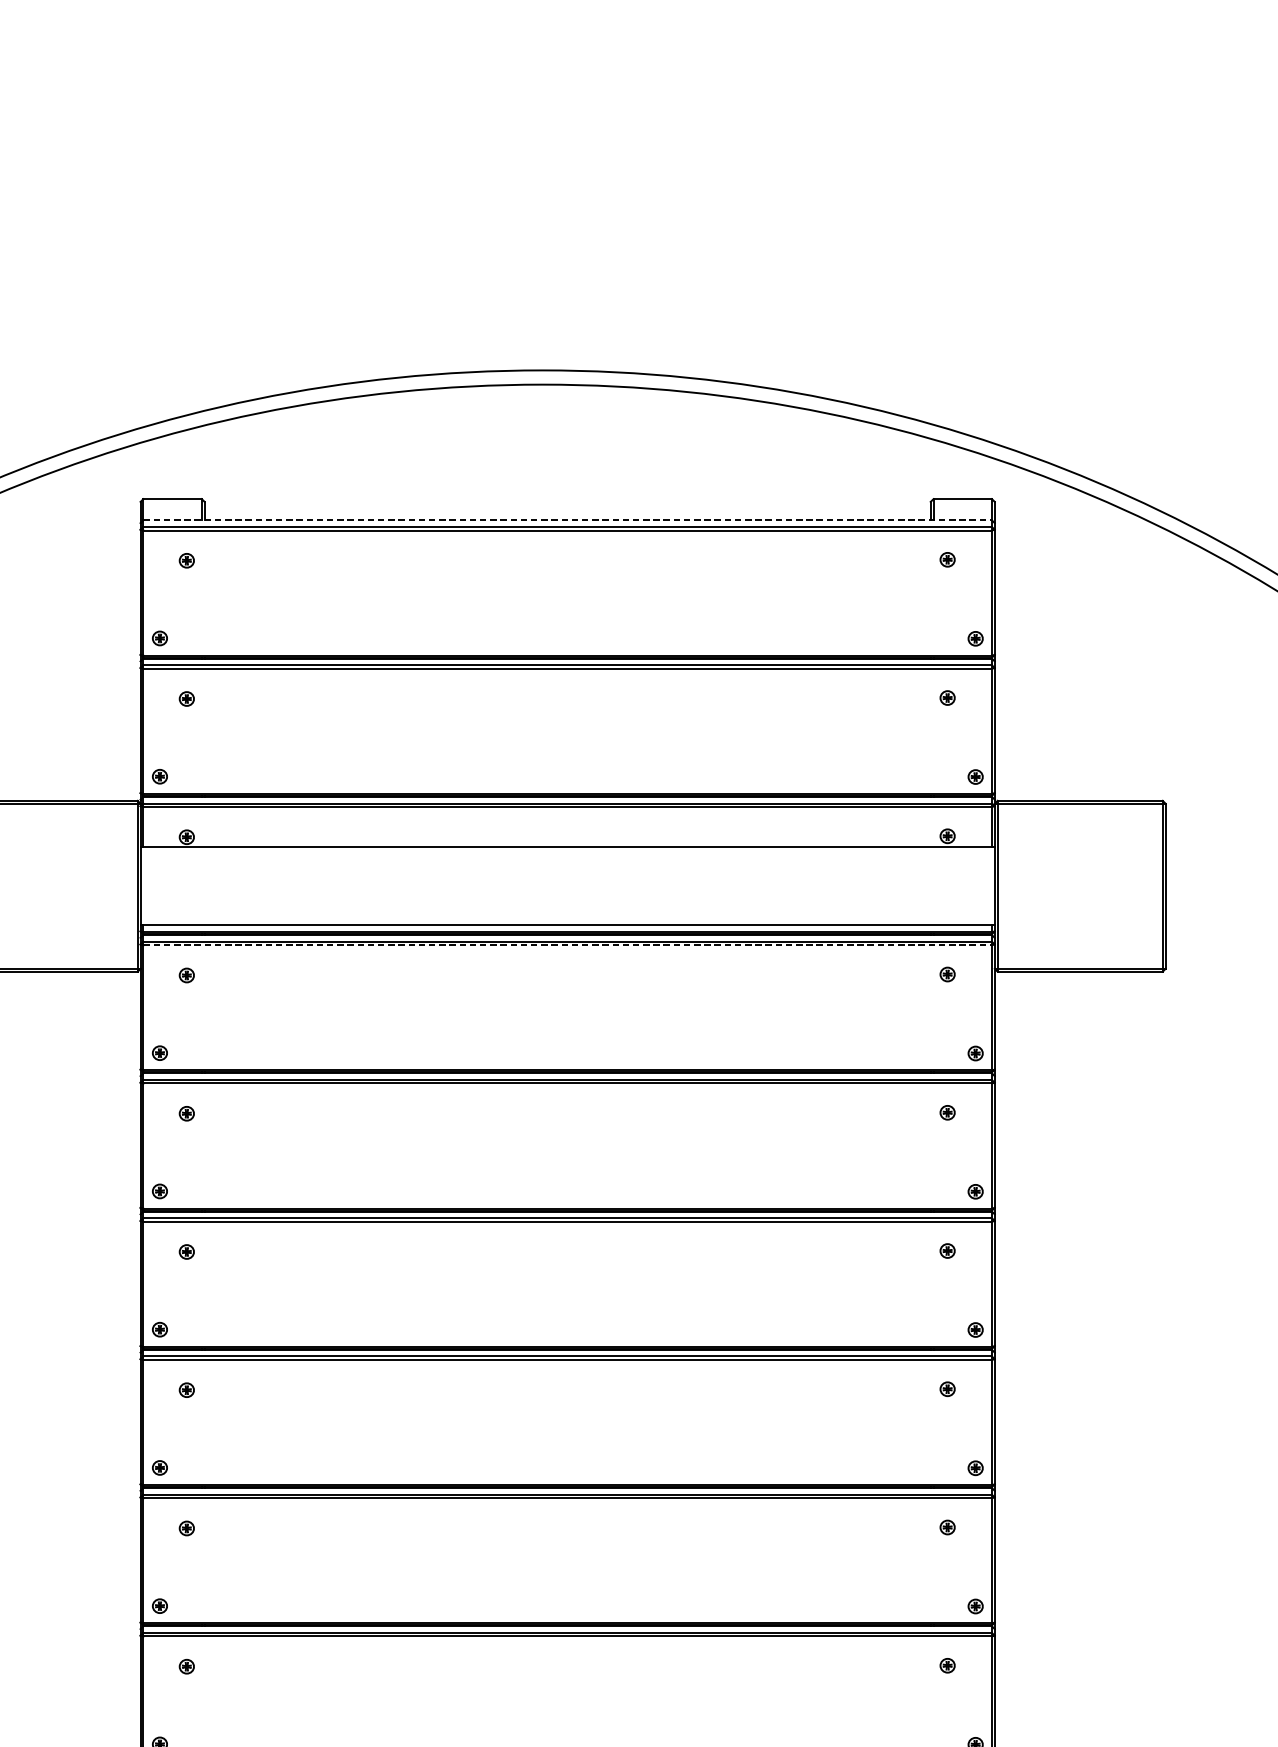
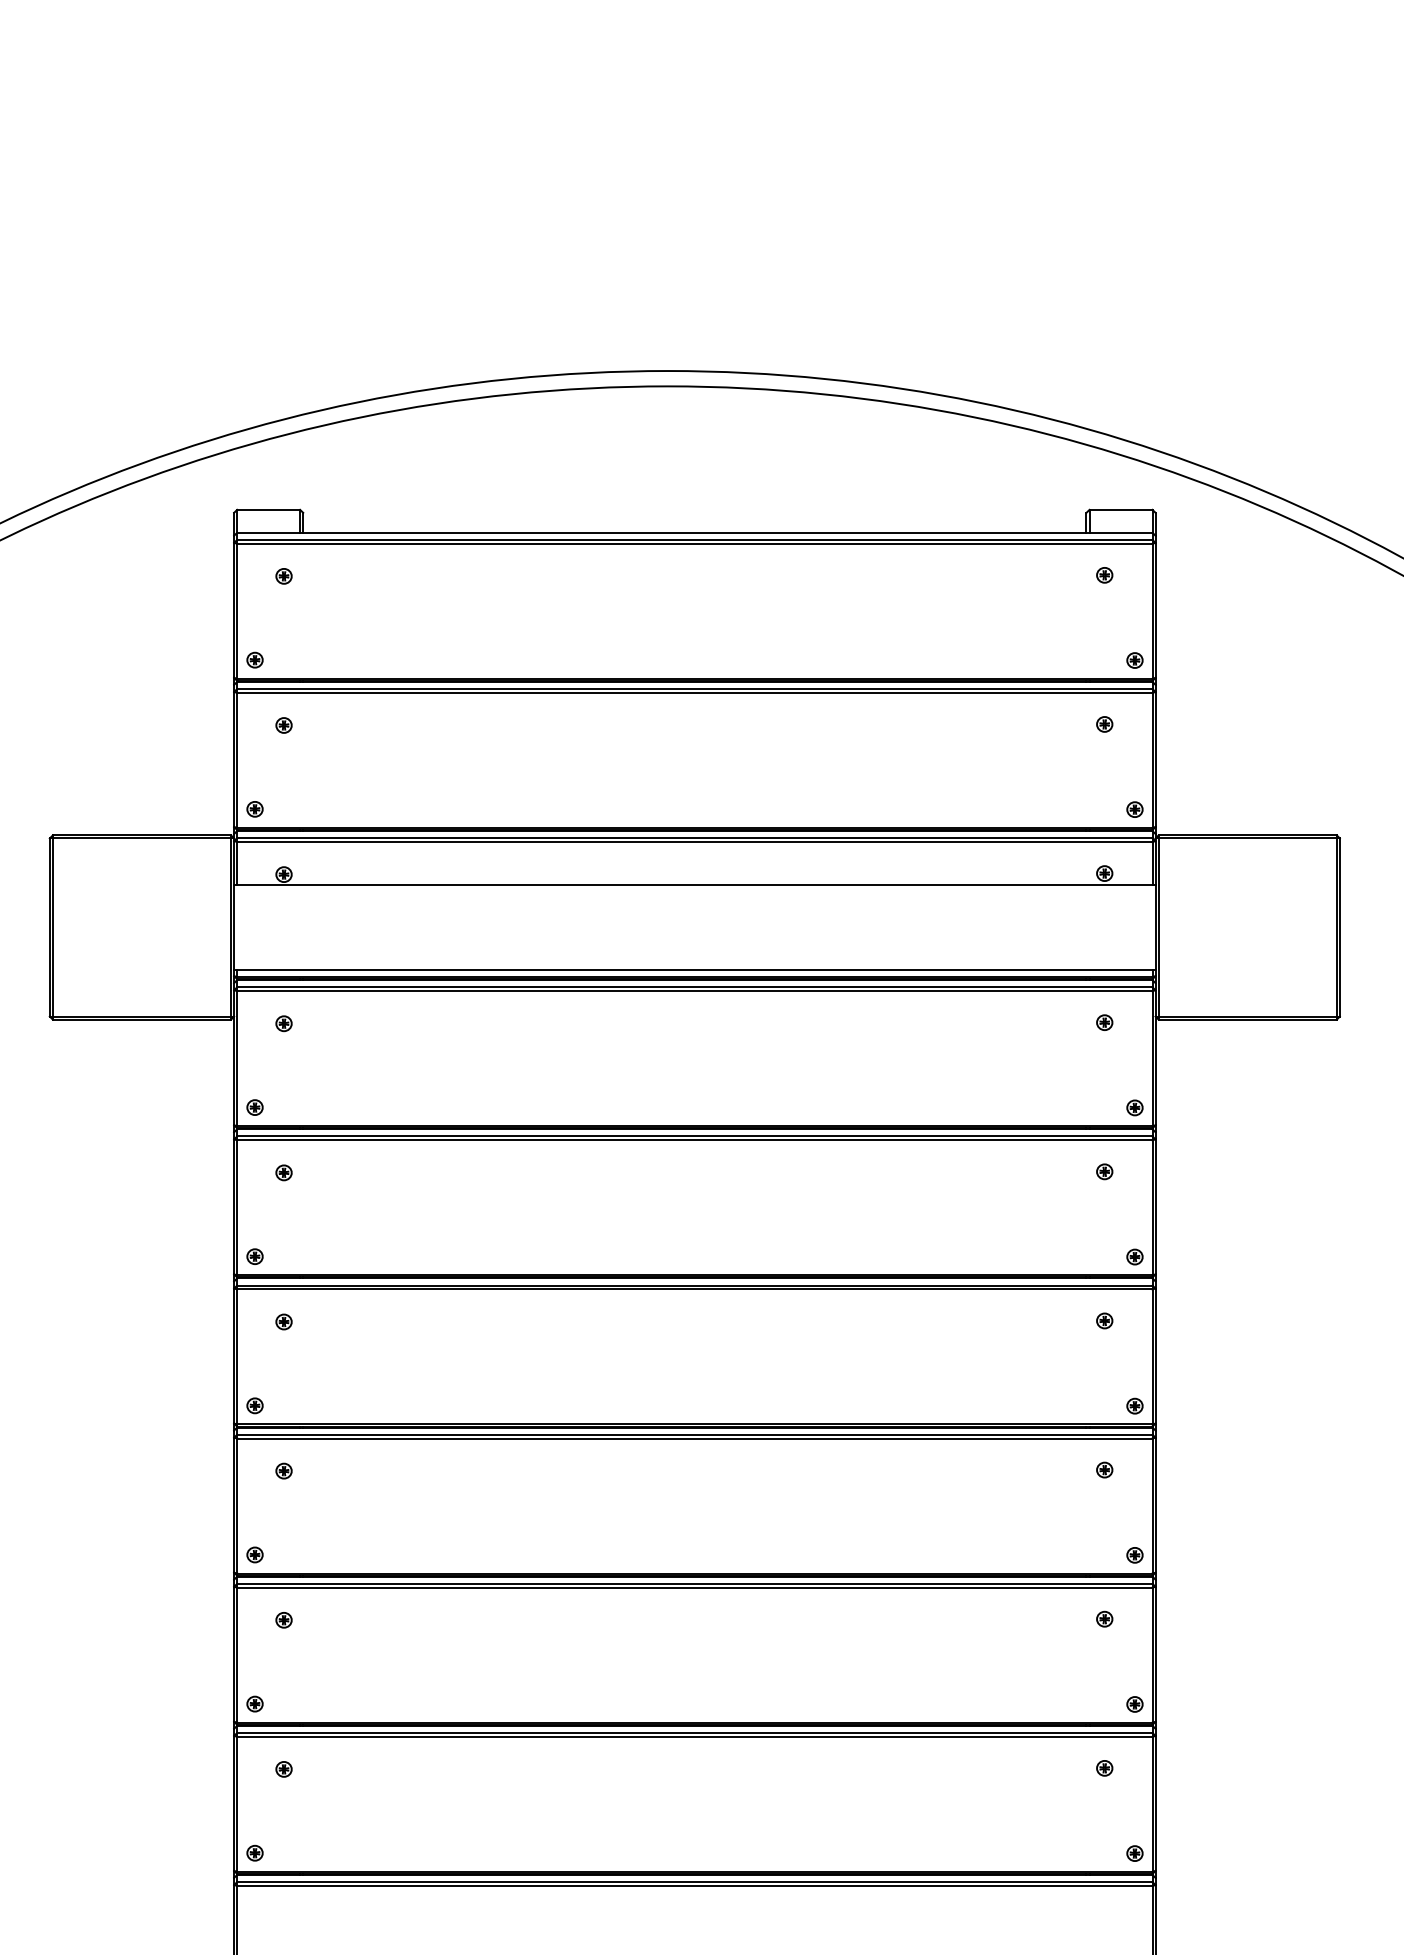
line: (567, 520) -> (694, 532), dashed -> solid
line: (567, 945) -> (694, 991), dashed -> solid

